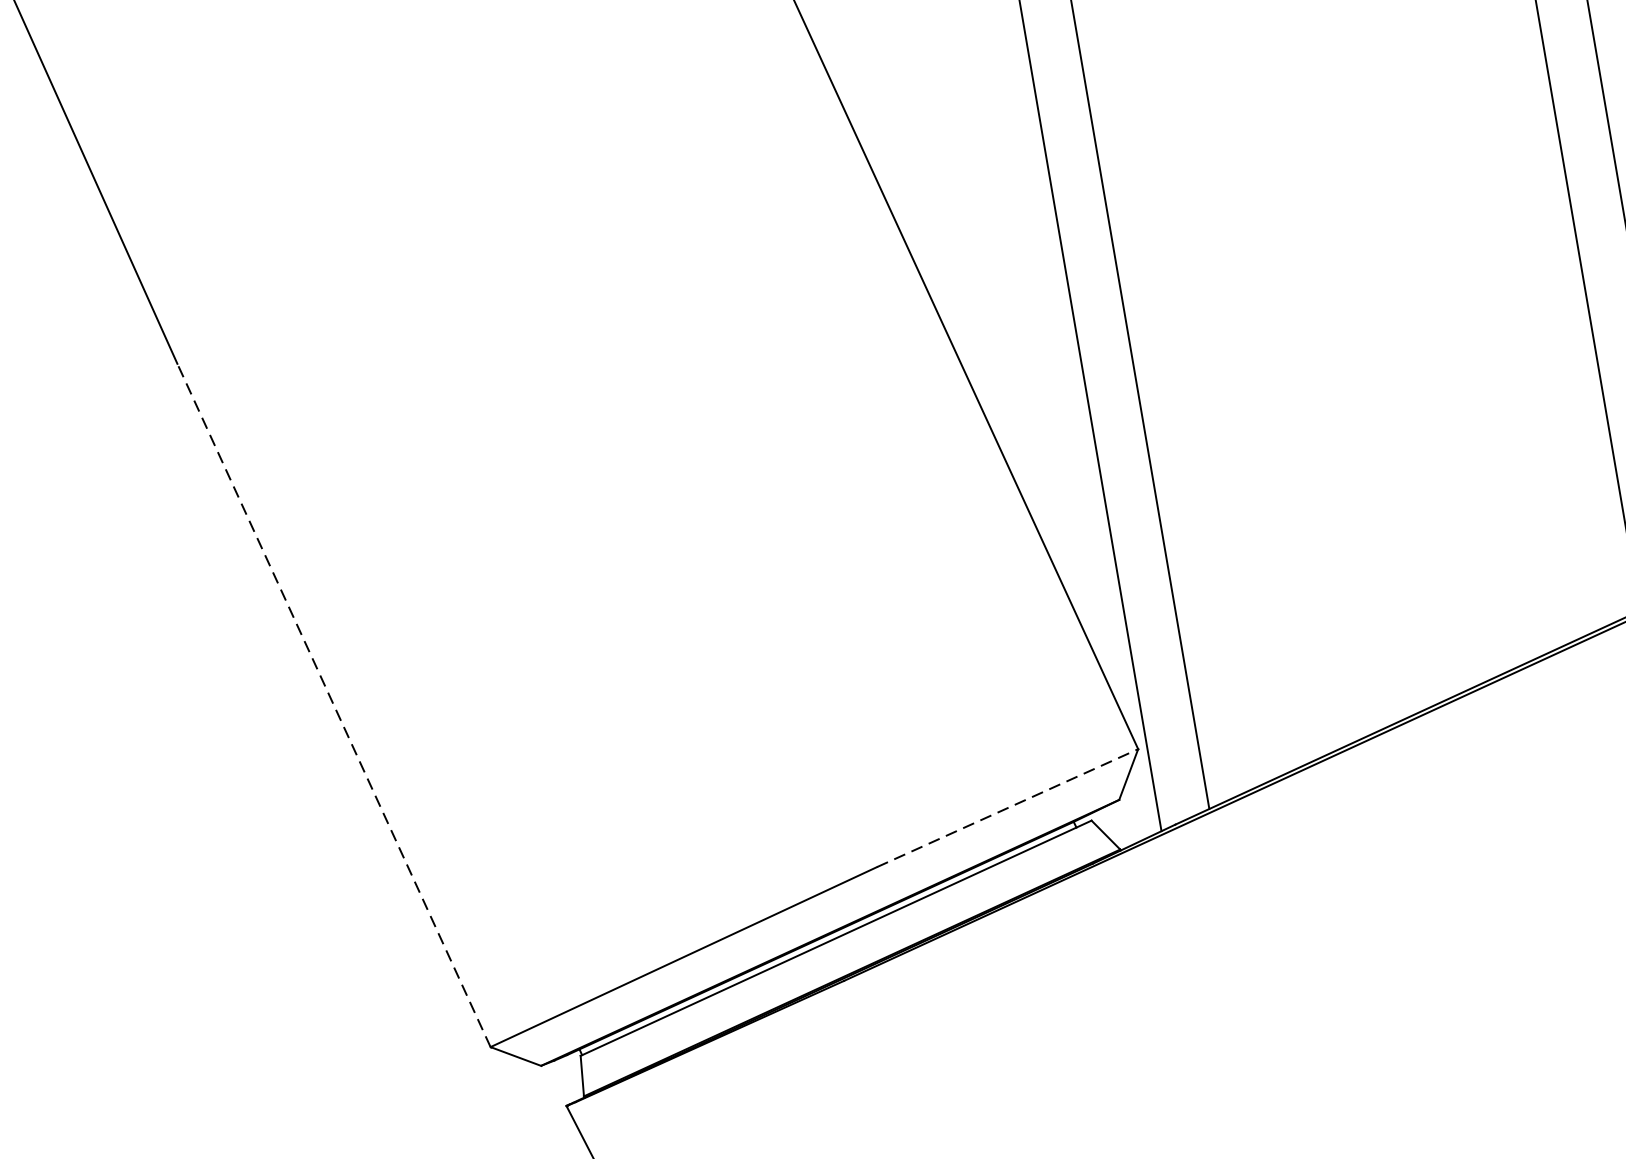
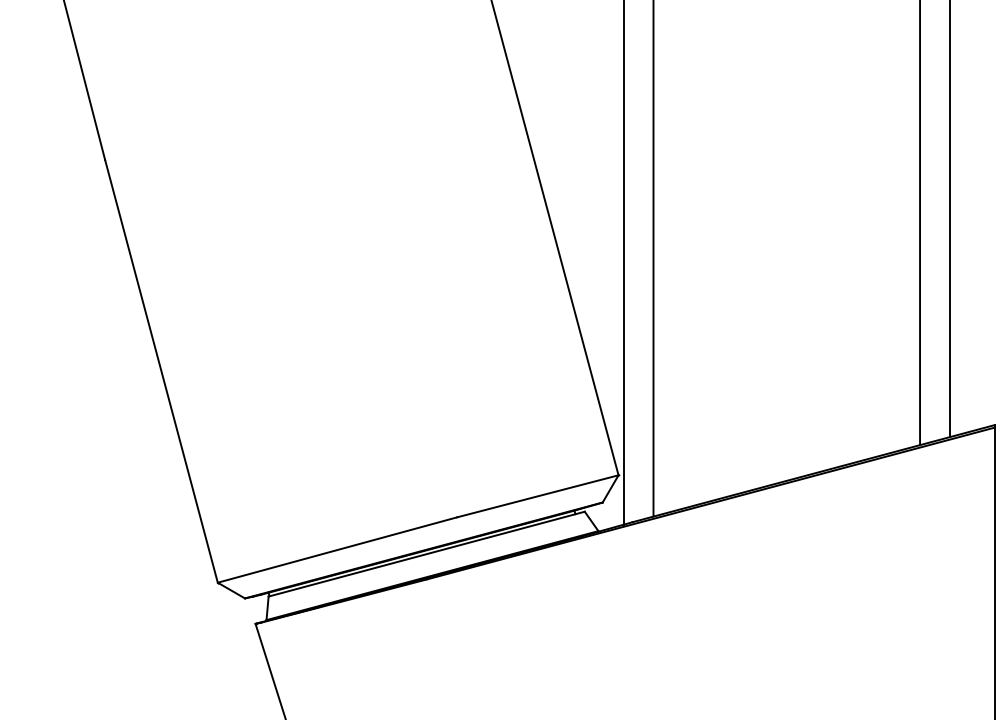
line: (334, 705) -> (161, 371), dashed -> solid
line: (1008, 808) -> (538, 496), dashed -> solid

